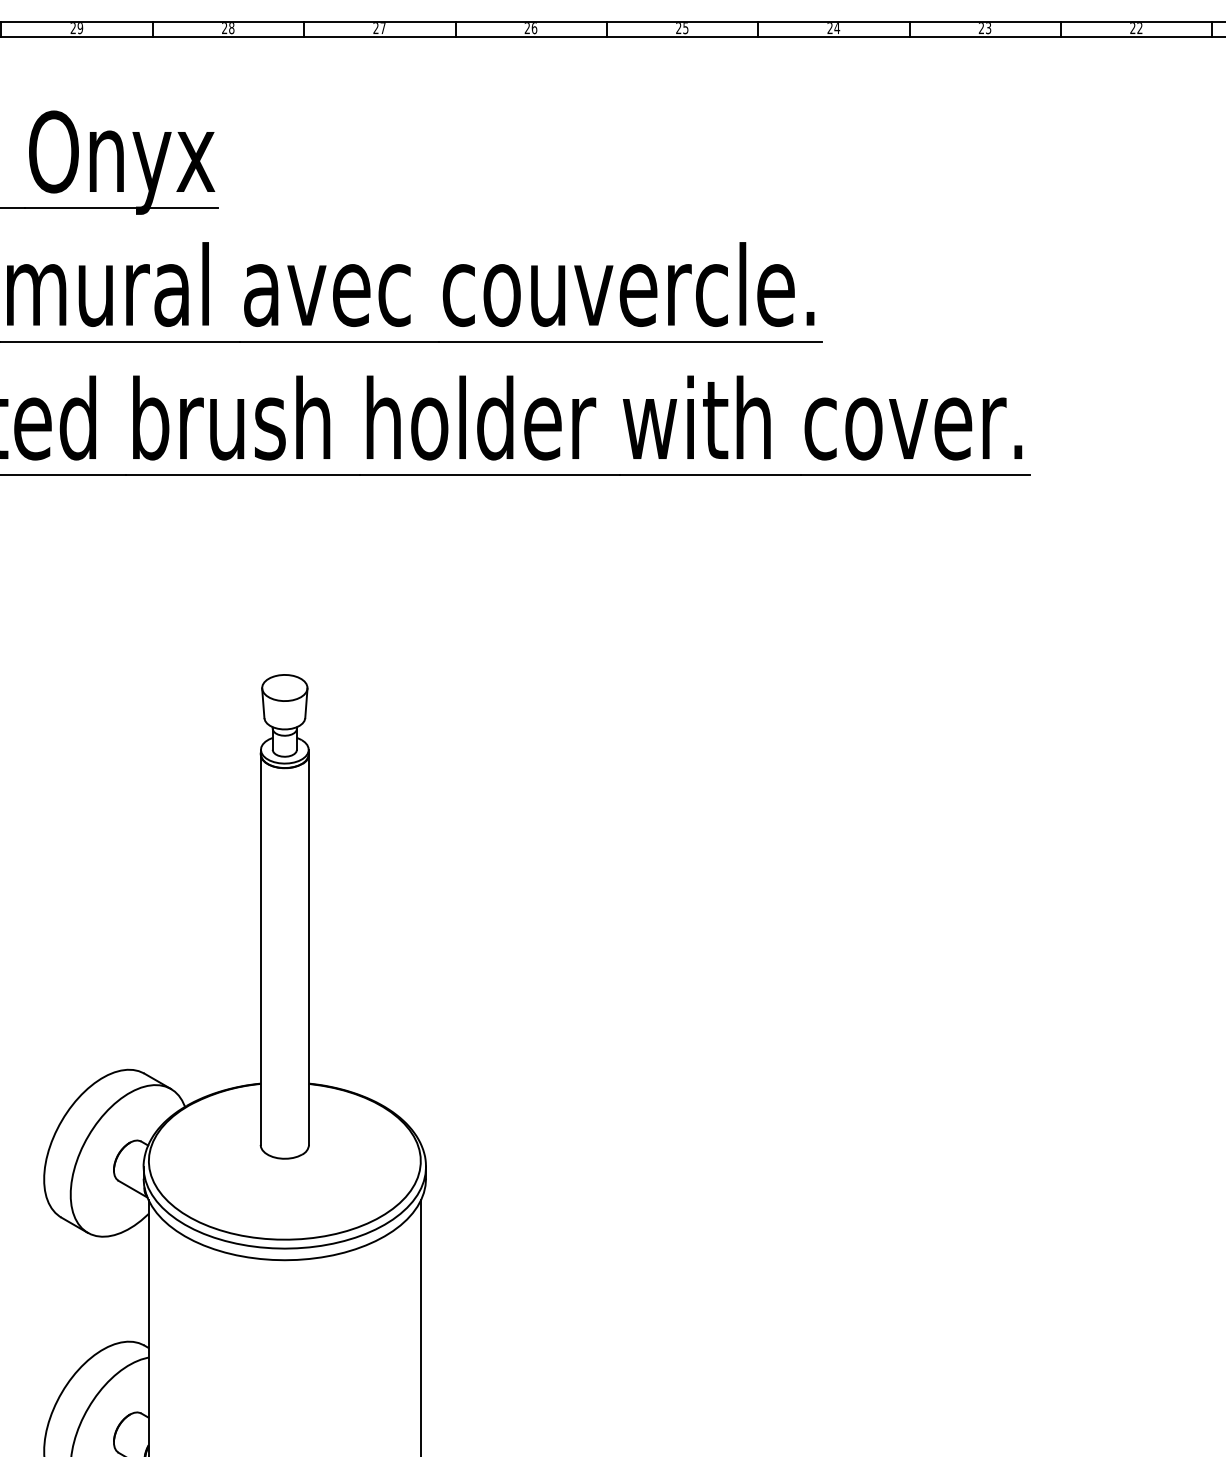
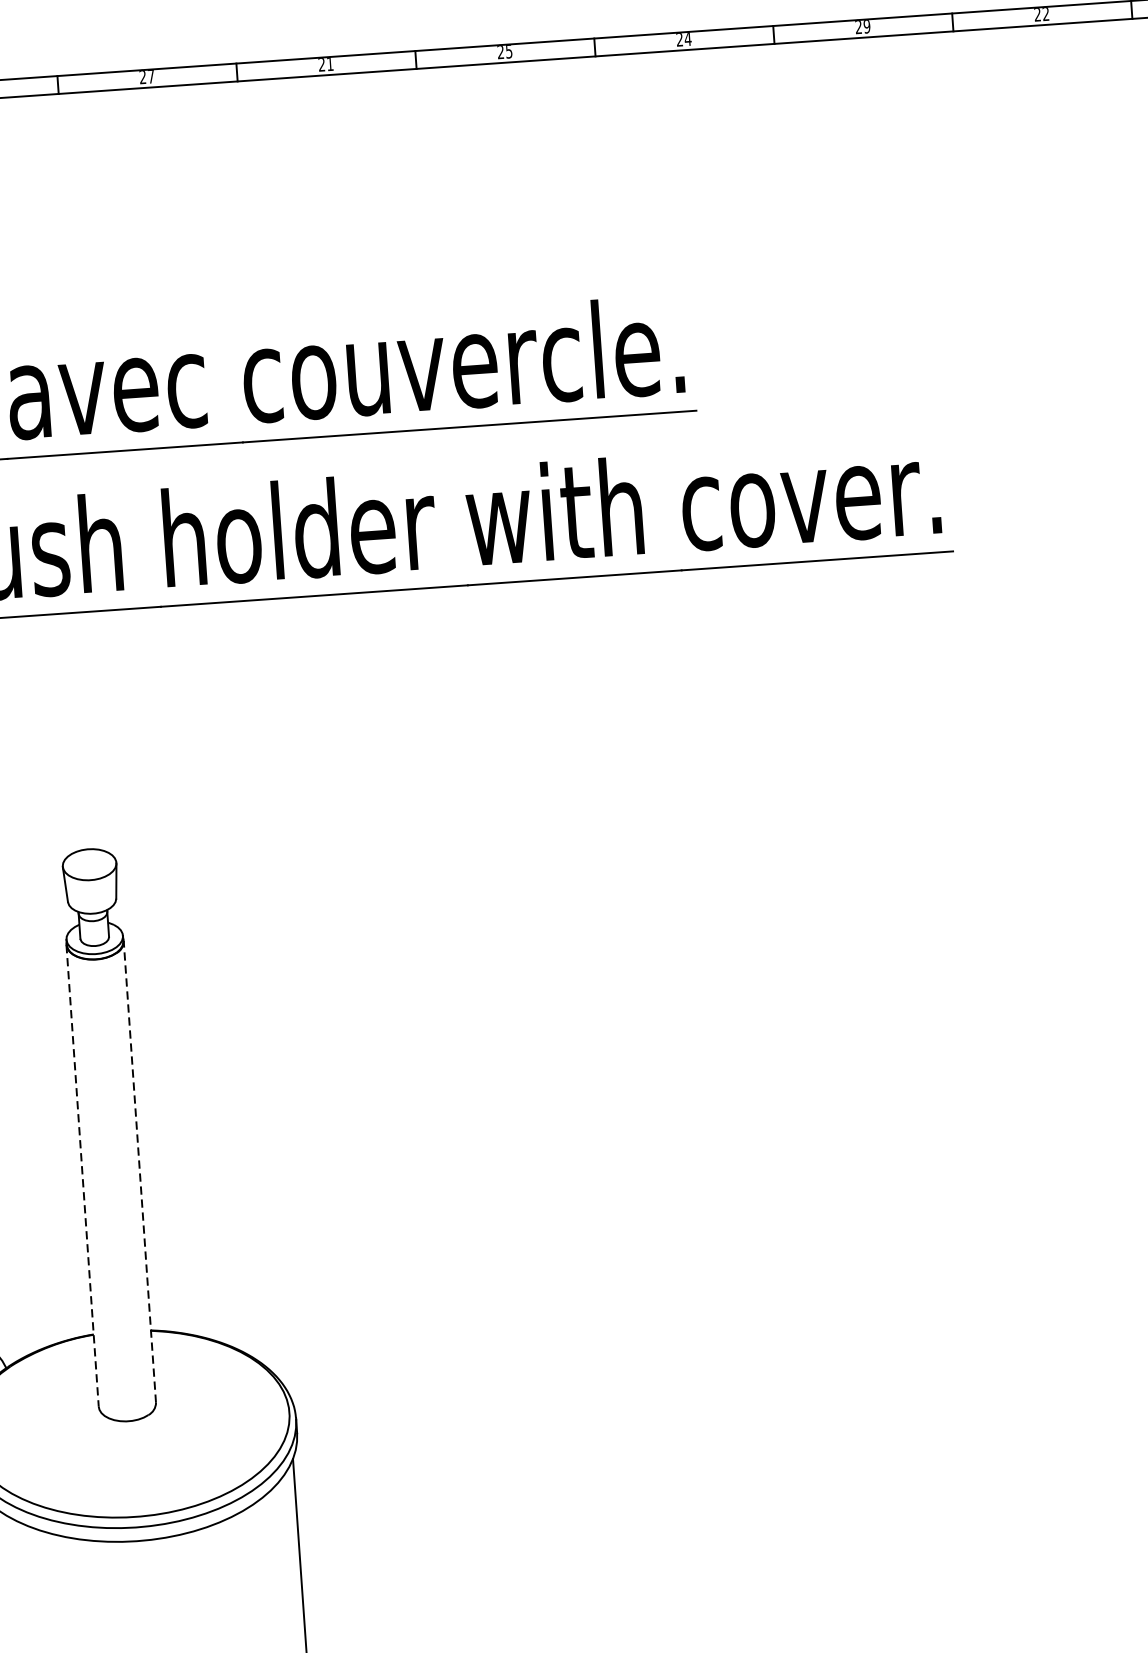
text: (534, 28) -> (330, 64), 26 -> 21
text: (988, 28) -> (866, 26), 23 -> 29
line: (309, 949) -> (140, 1171), solid -> dashed
line: (260, 950) -> (82, 1177), solid -> dashed

